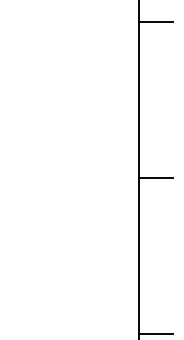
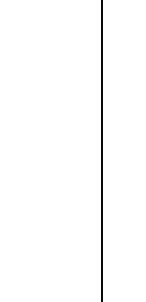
line: (155, 178) -> (119, 106), removed
line: (155, 333) -> (119, 268), removed

